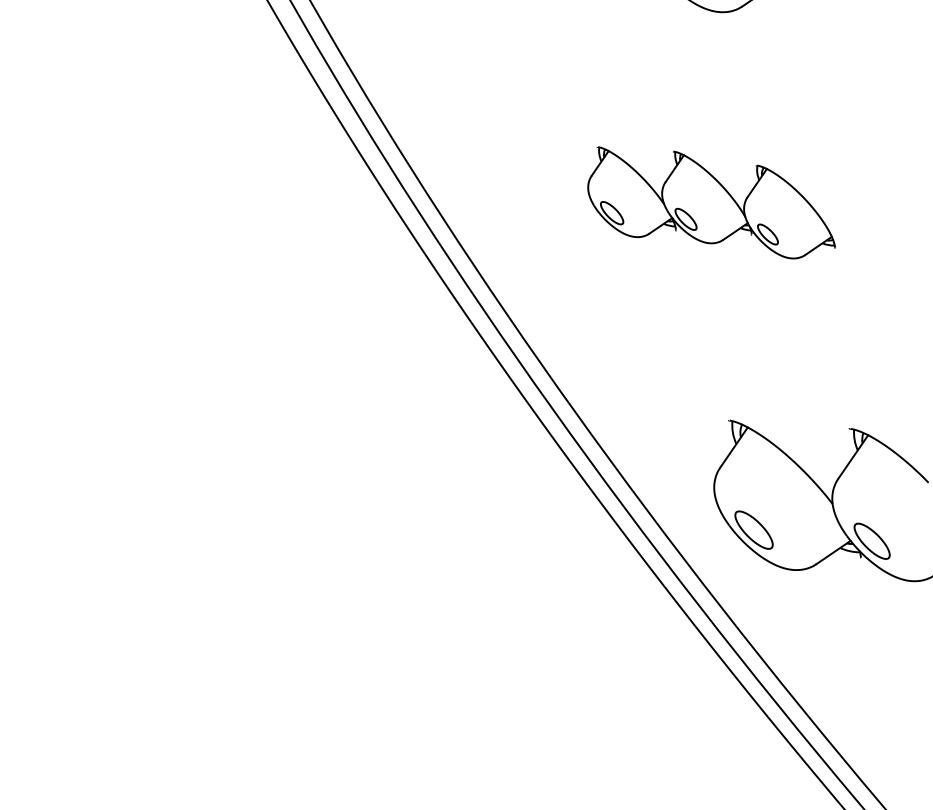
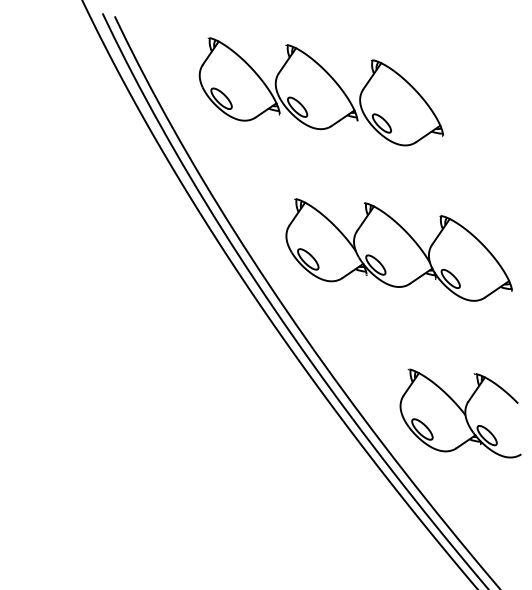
part: (710, 201) -> (398, 249), size x1.67

